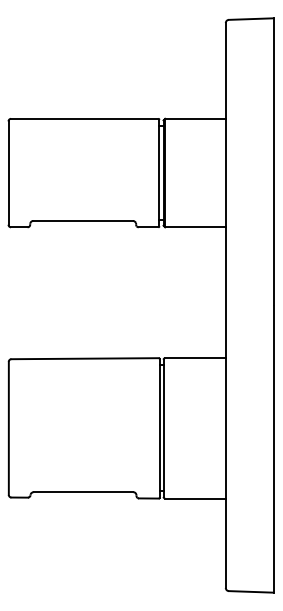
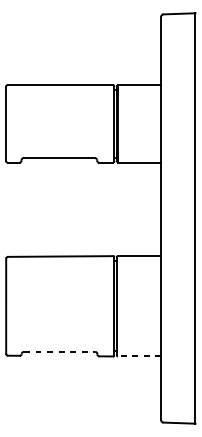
line: (83, 492) -> (59, 352), solid -> dashed
line: (194, 498) -> (138, 356), solid -> dashed

